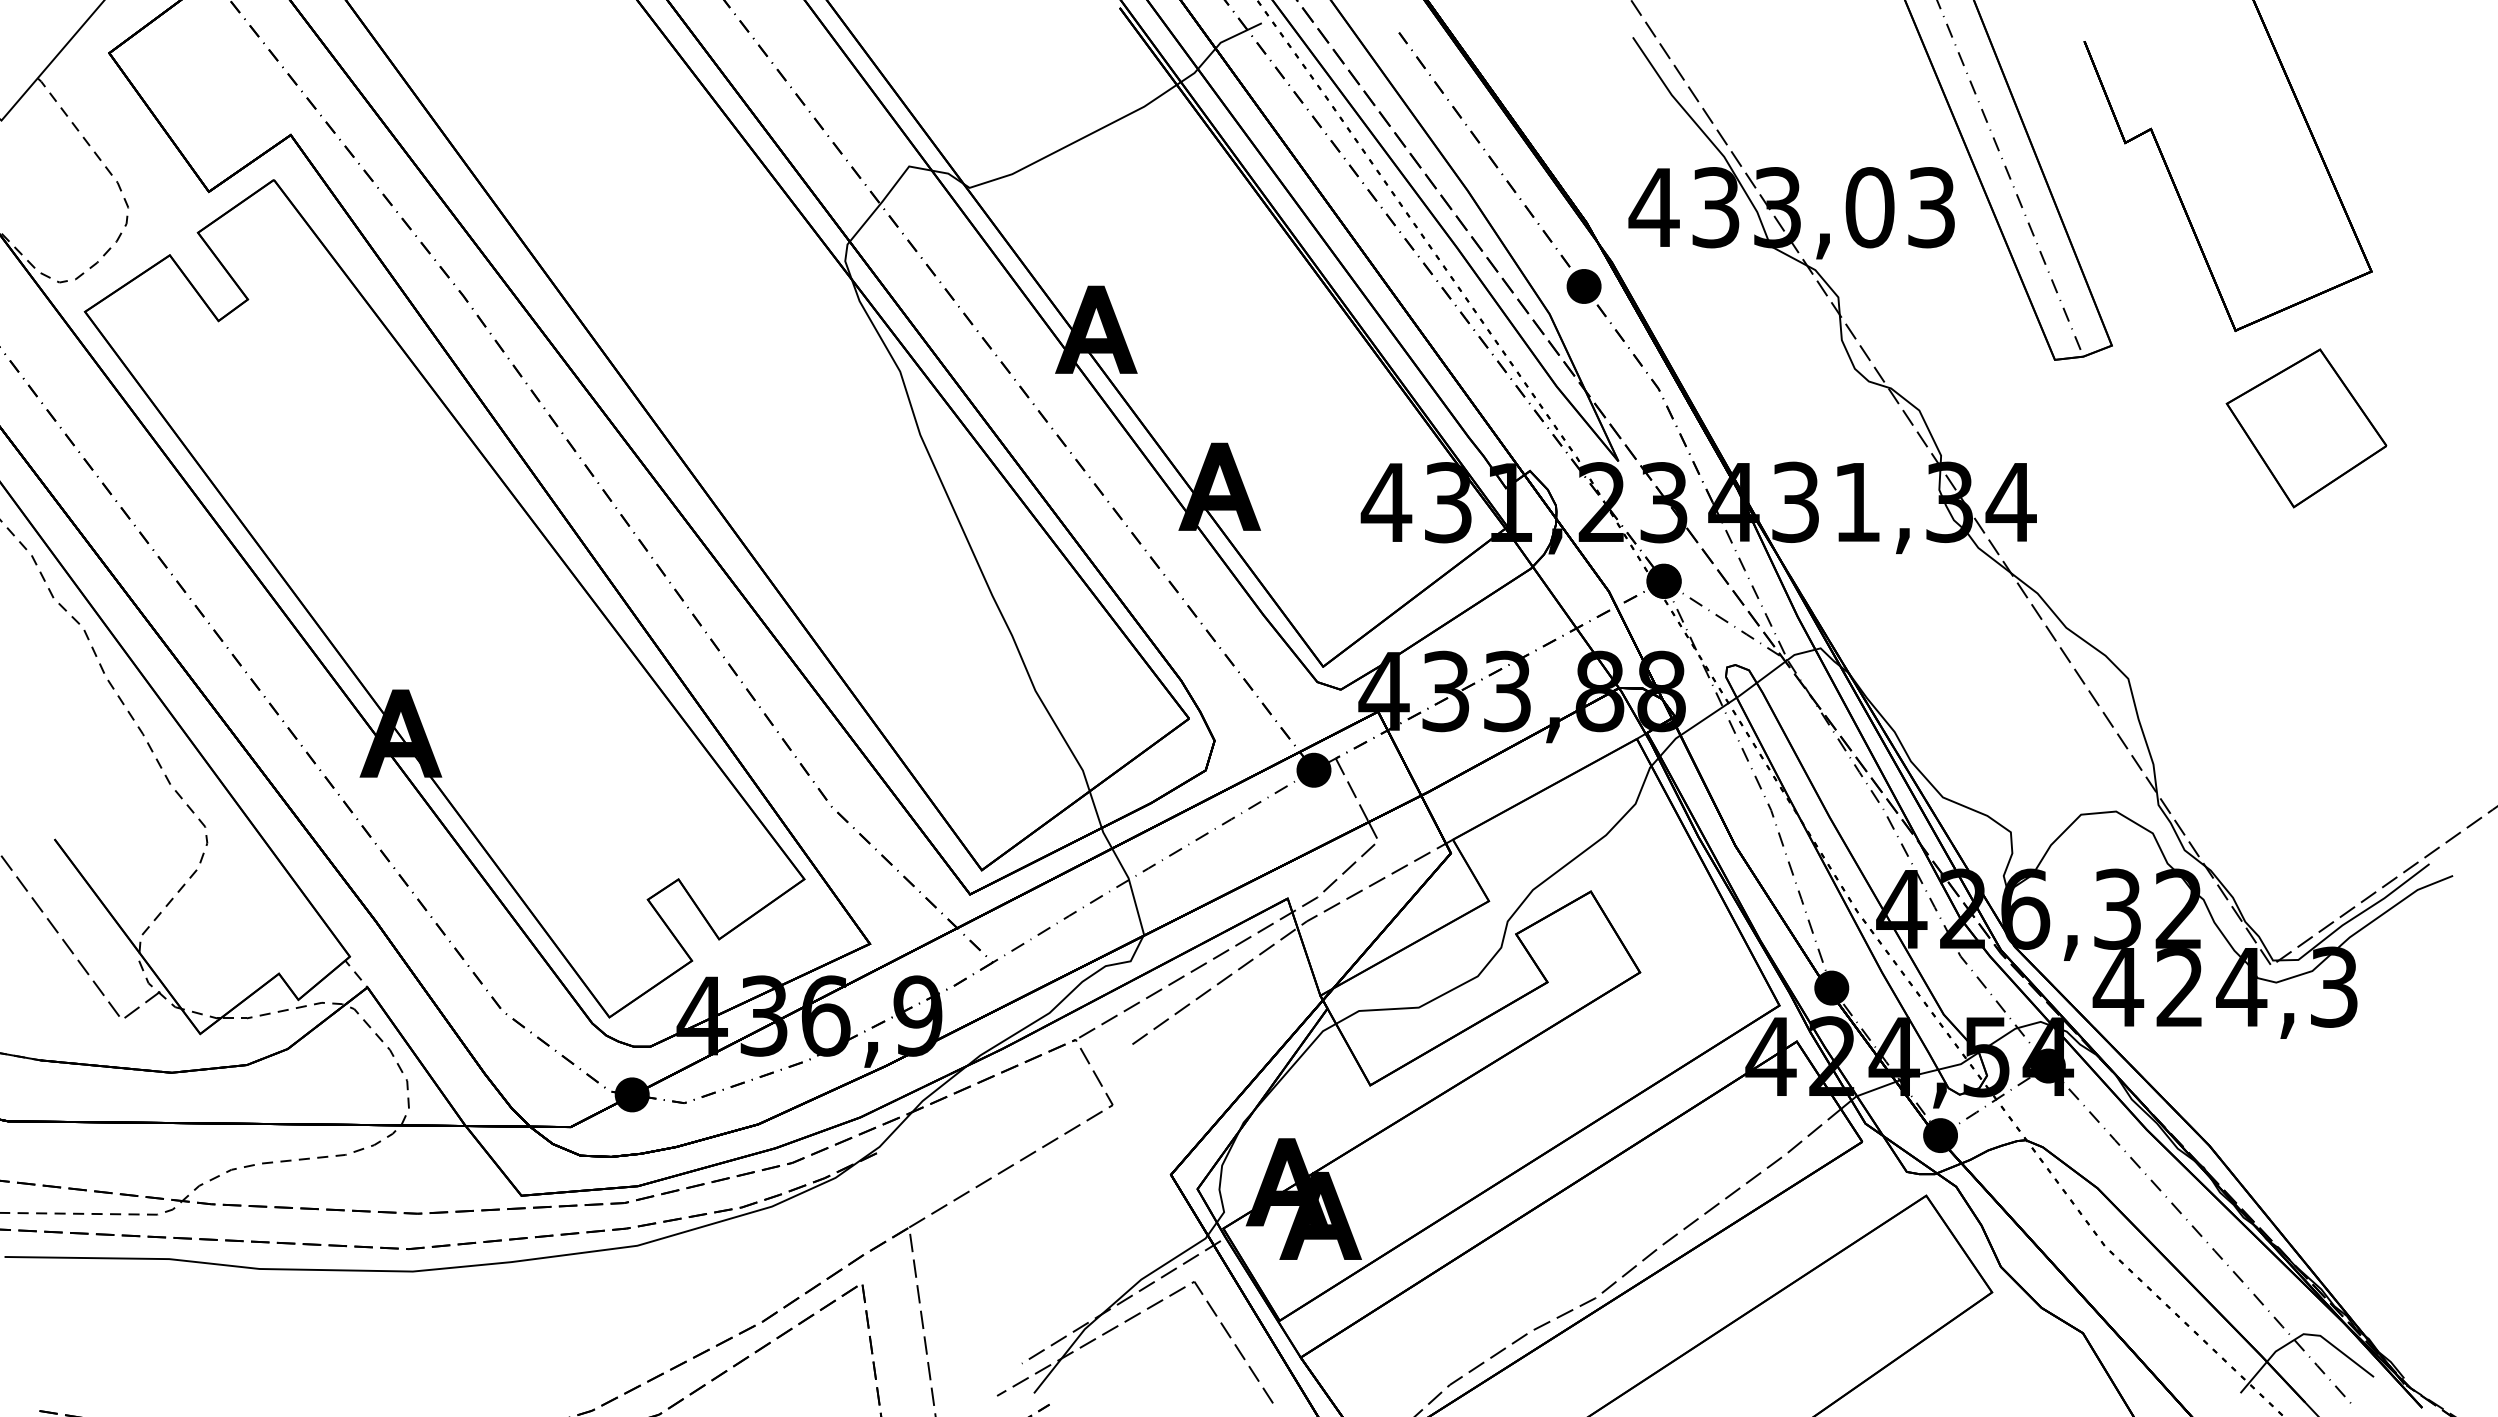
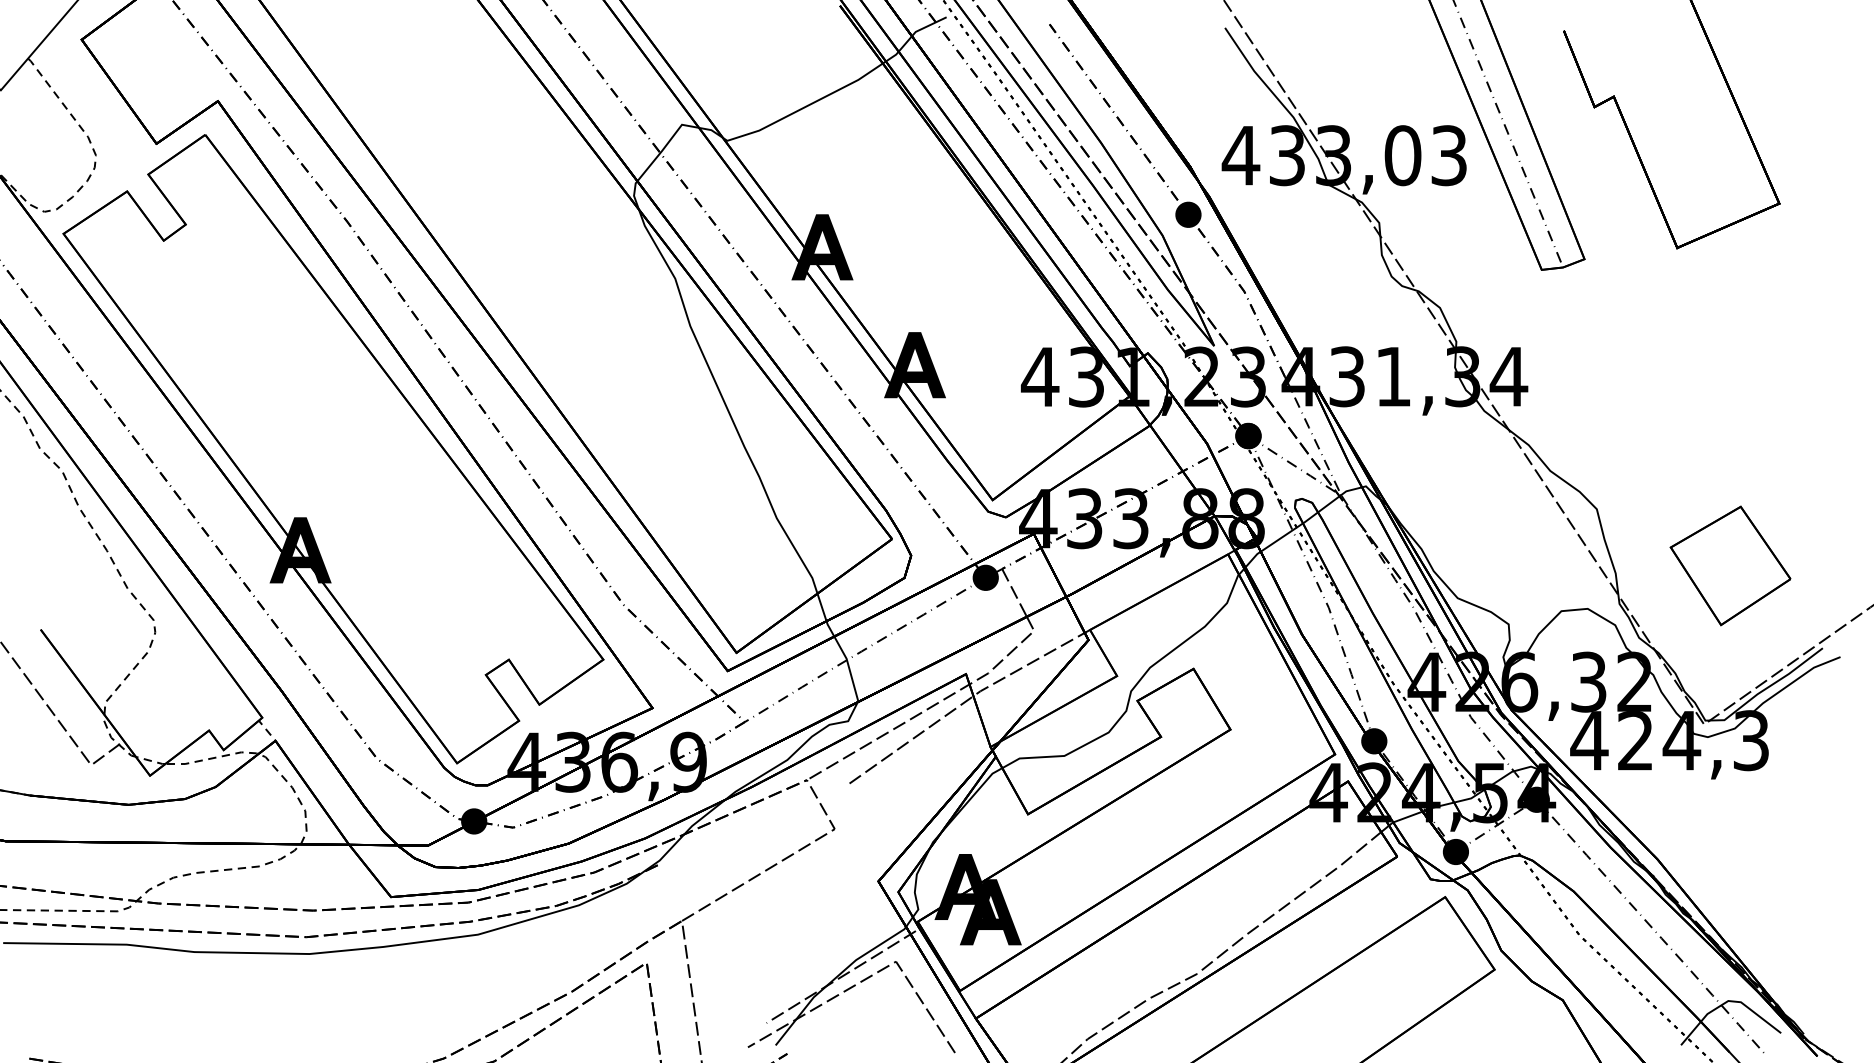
part: (2306, 428) -> (1730, 566), moved

